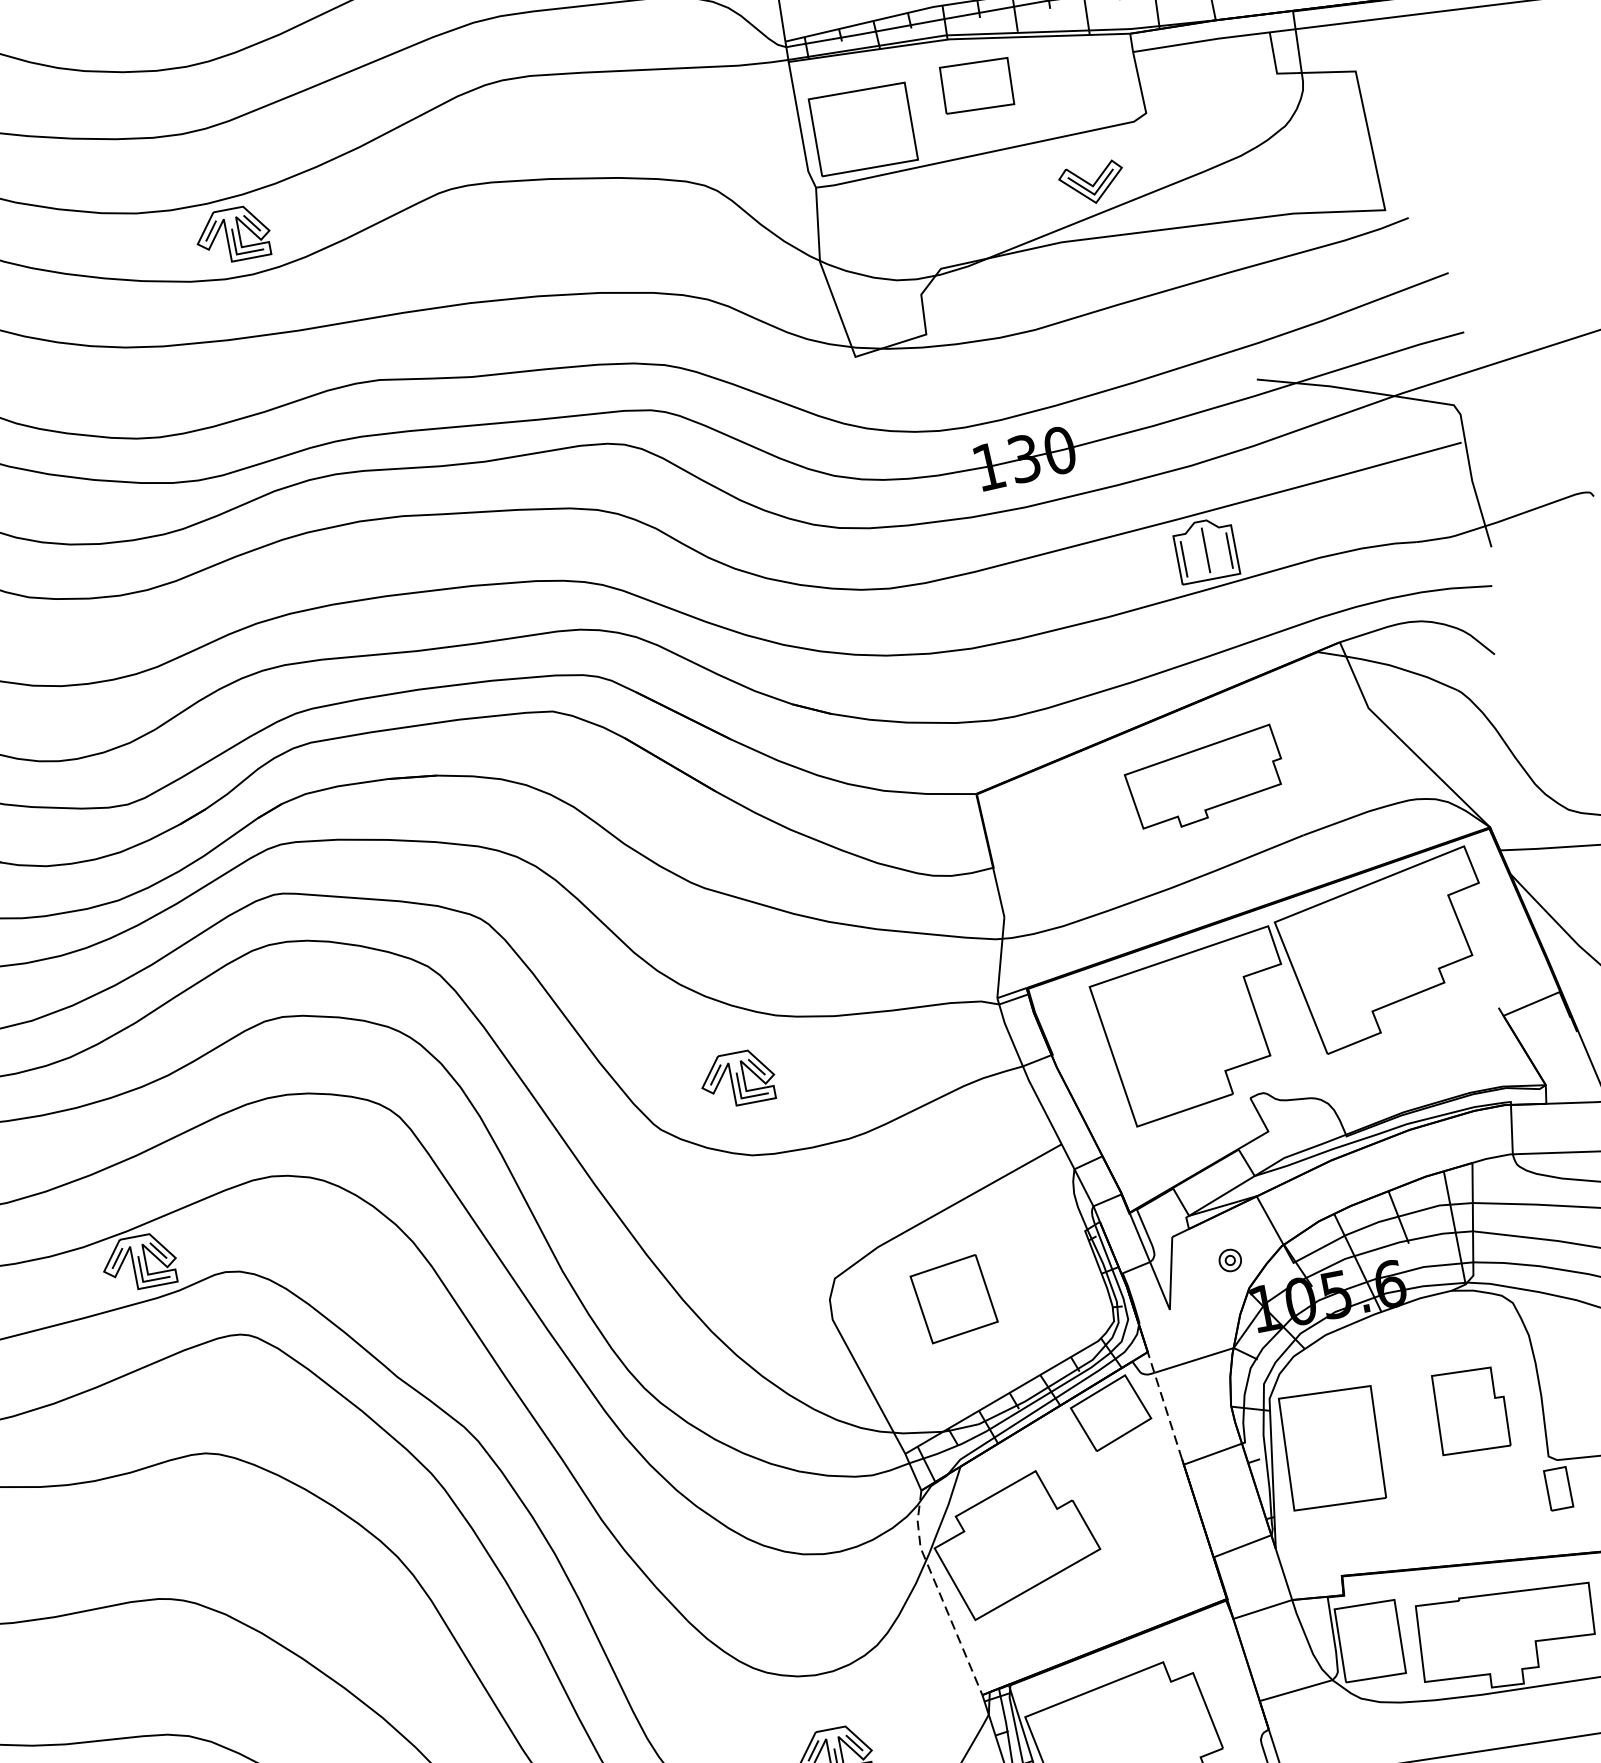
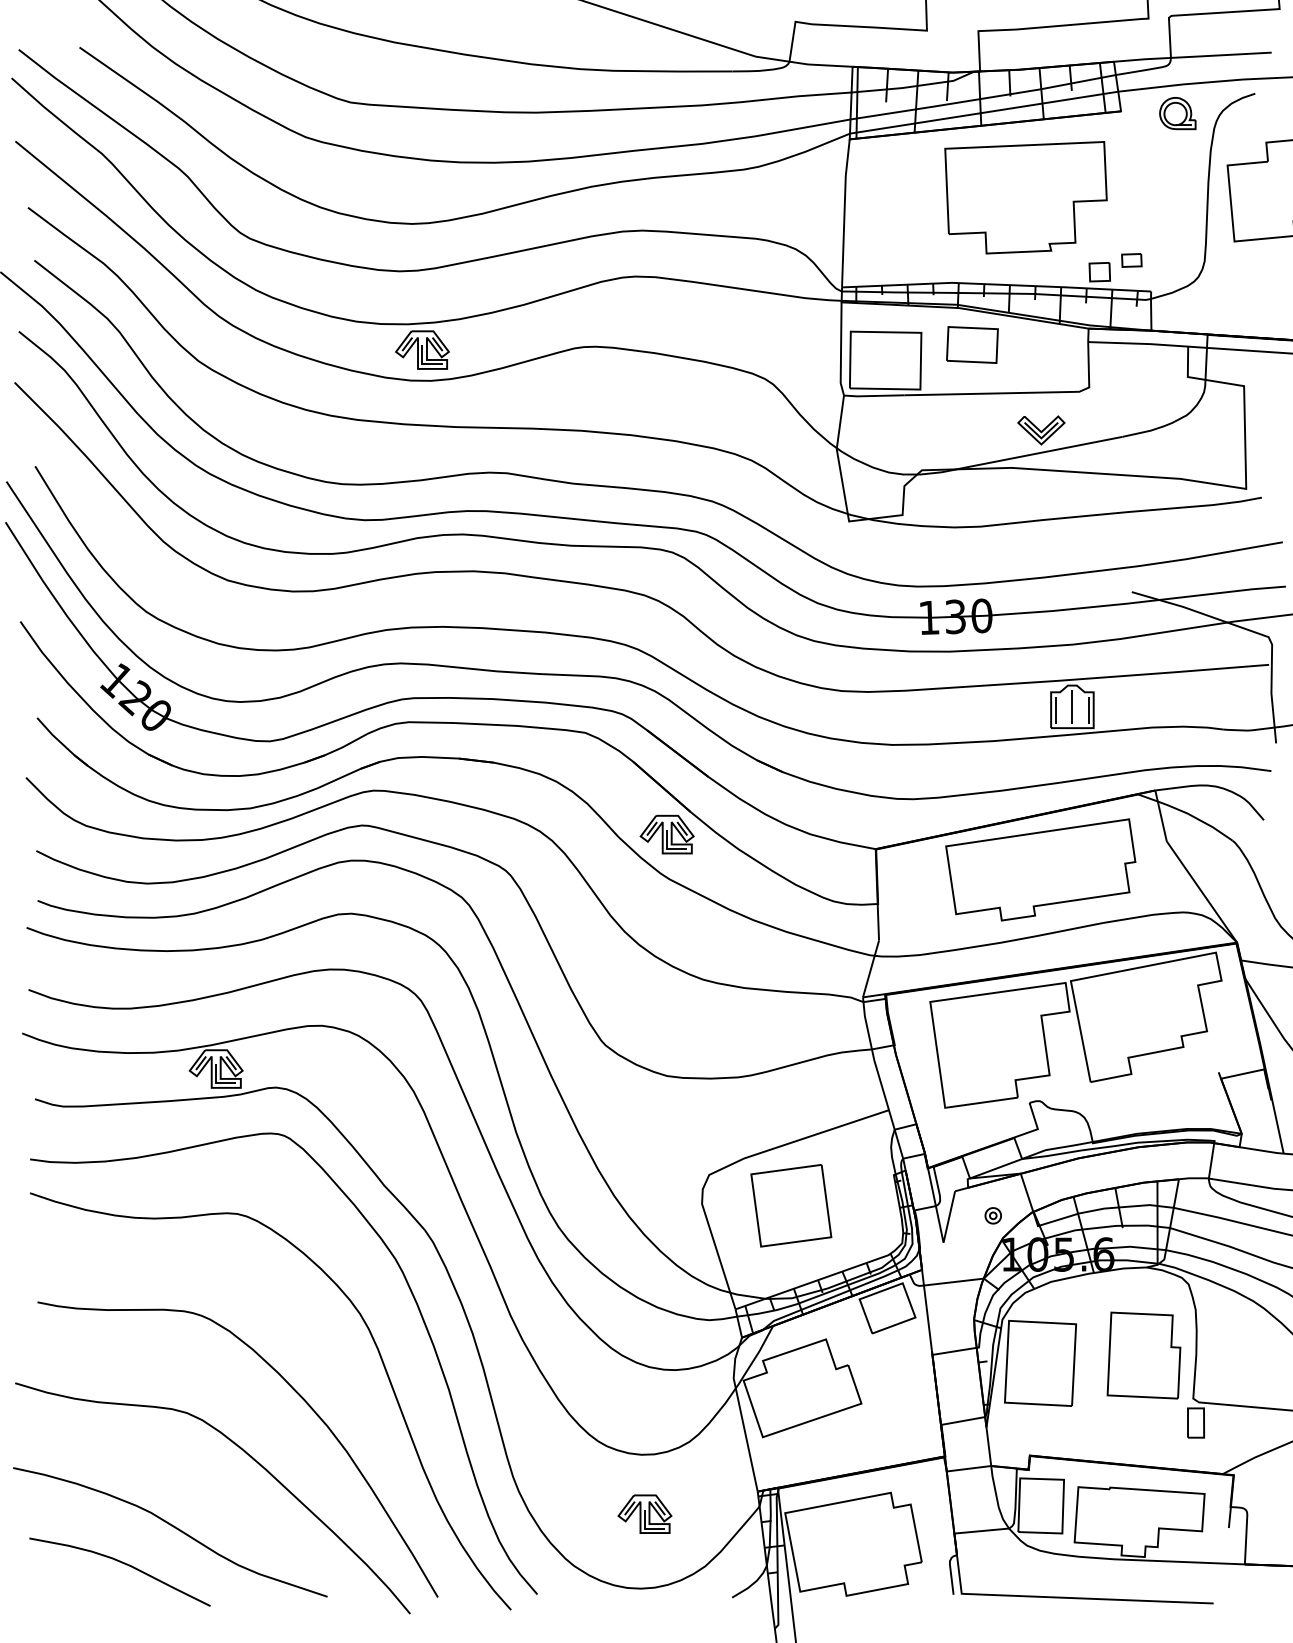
part: (1204, 779) -> (1040, 869), size x1.67
part: (736, 1078) -> (666, 834), moved
part: (954, 1298) -> (791, 1205), size x1.43
line: (1164, 1404) -> (926, 1309), dashed -> solid
part: (1469, 1410) -> (1143, 1355), size x1.43
line: (940, 1593) -> (741, 1413), dashed -> solid

